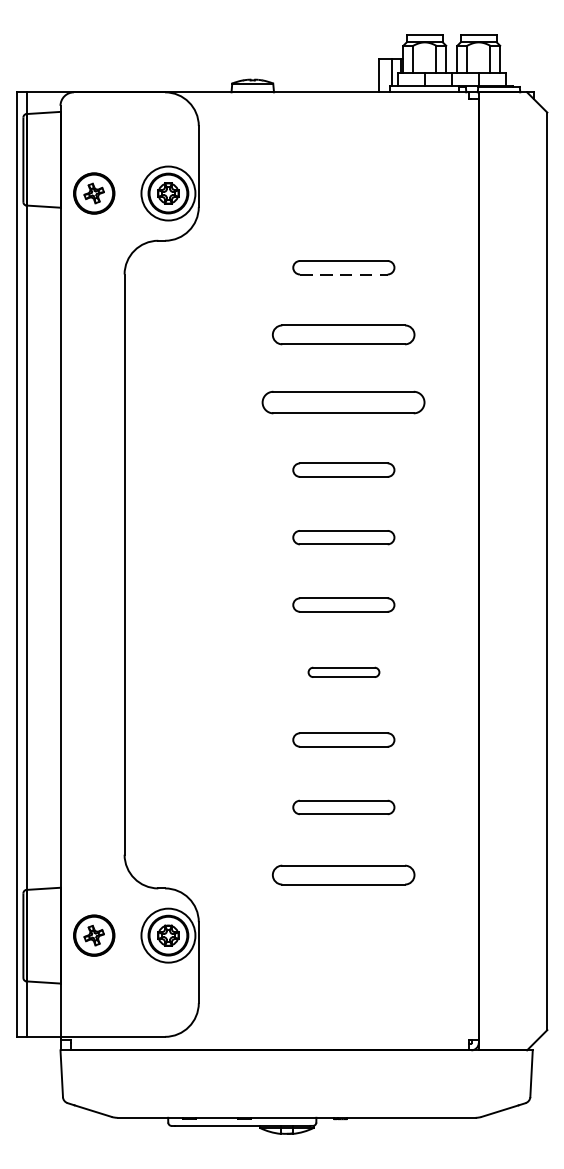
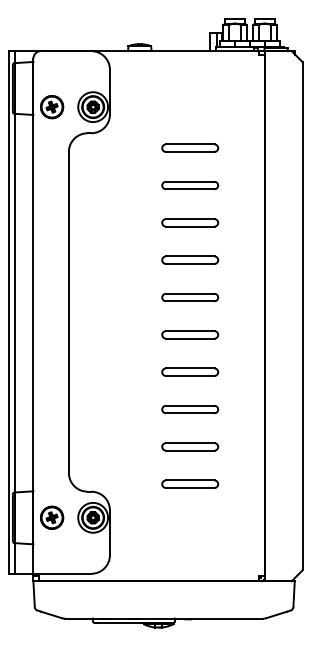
line: (344, 273) -> (190, 151), dashed -> solid
part: (344, 335) -> (190, 185), size x0.71
part: (344, 401) -> (190, 222), size x0.62
part: (344, 671) -> (190, 371), size x1.43
part: (344, 873) -> (190, 483), size x0.71

